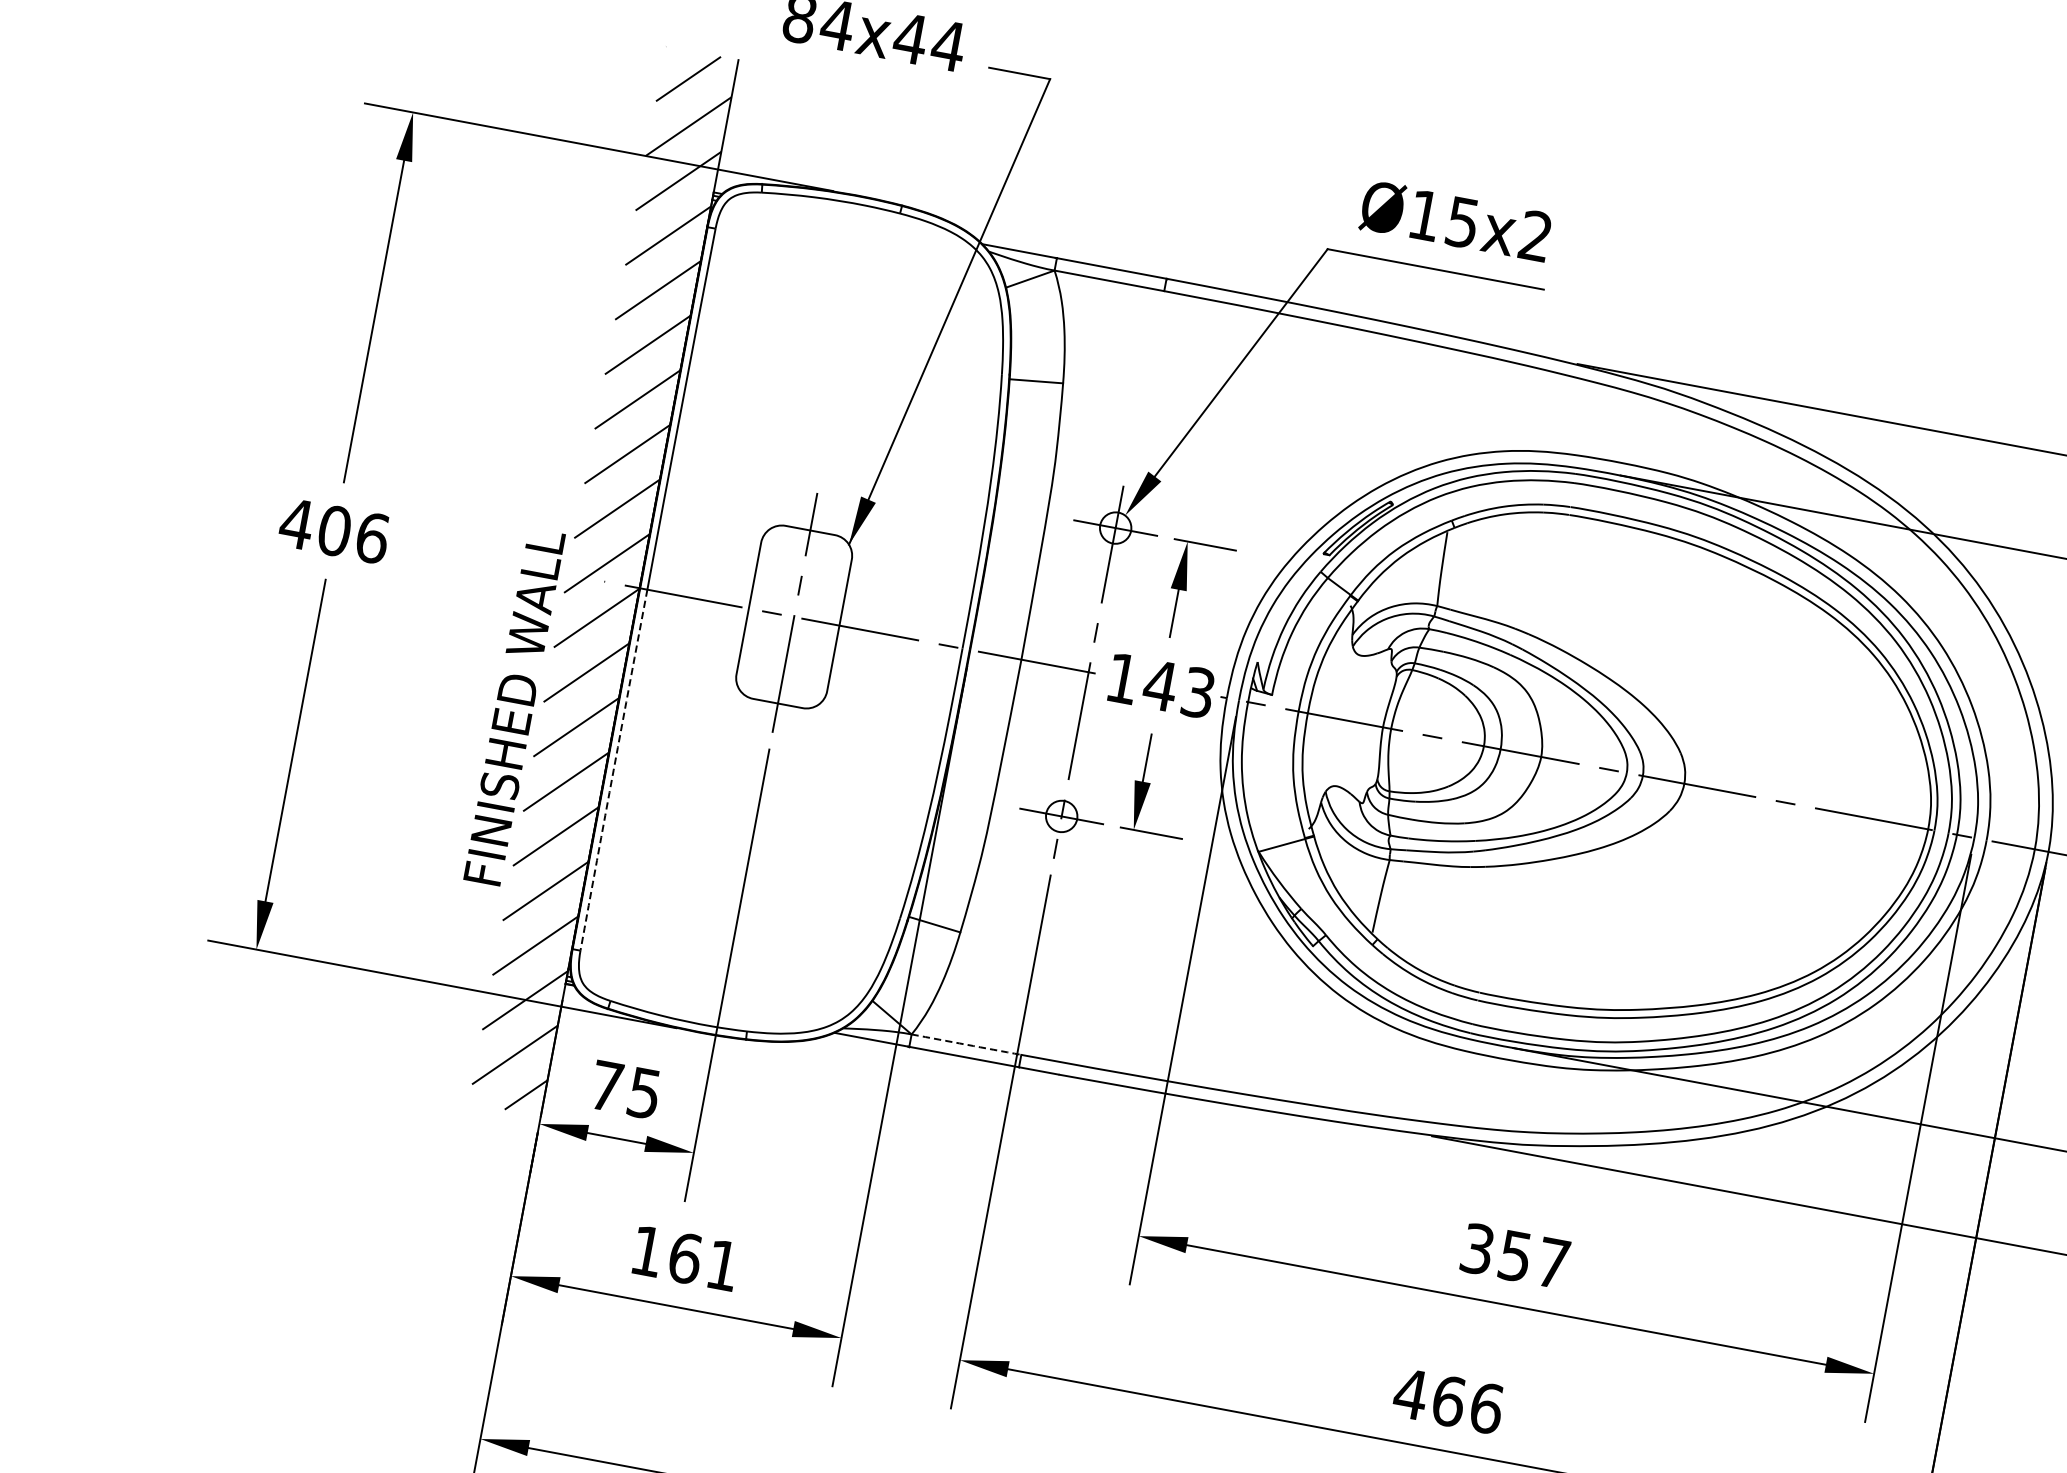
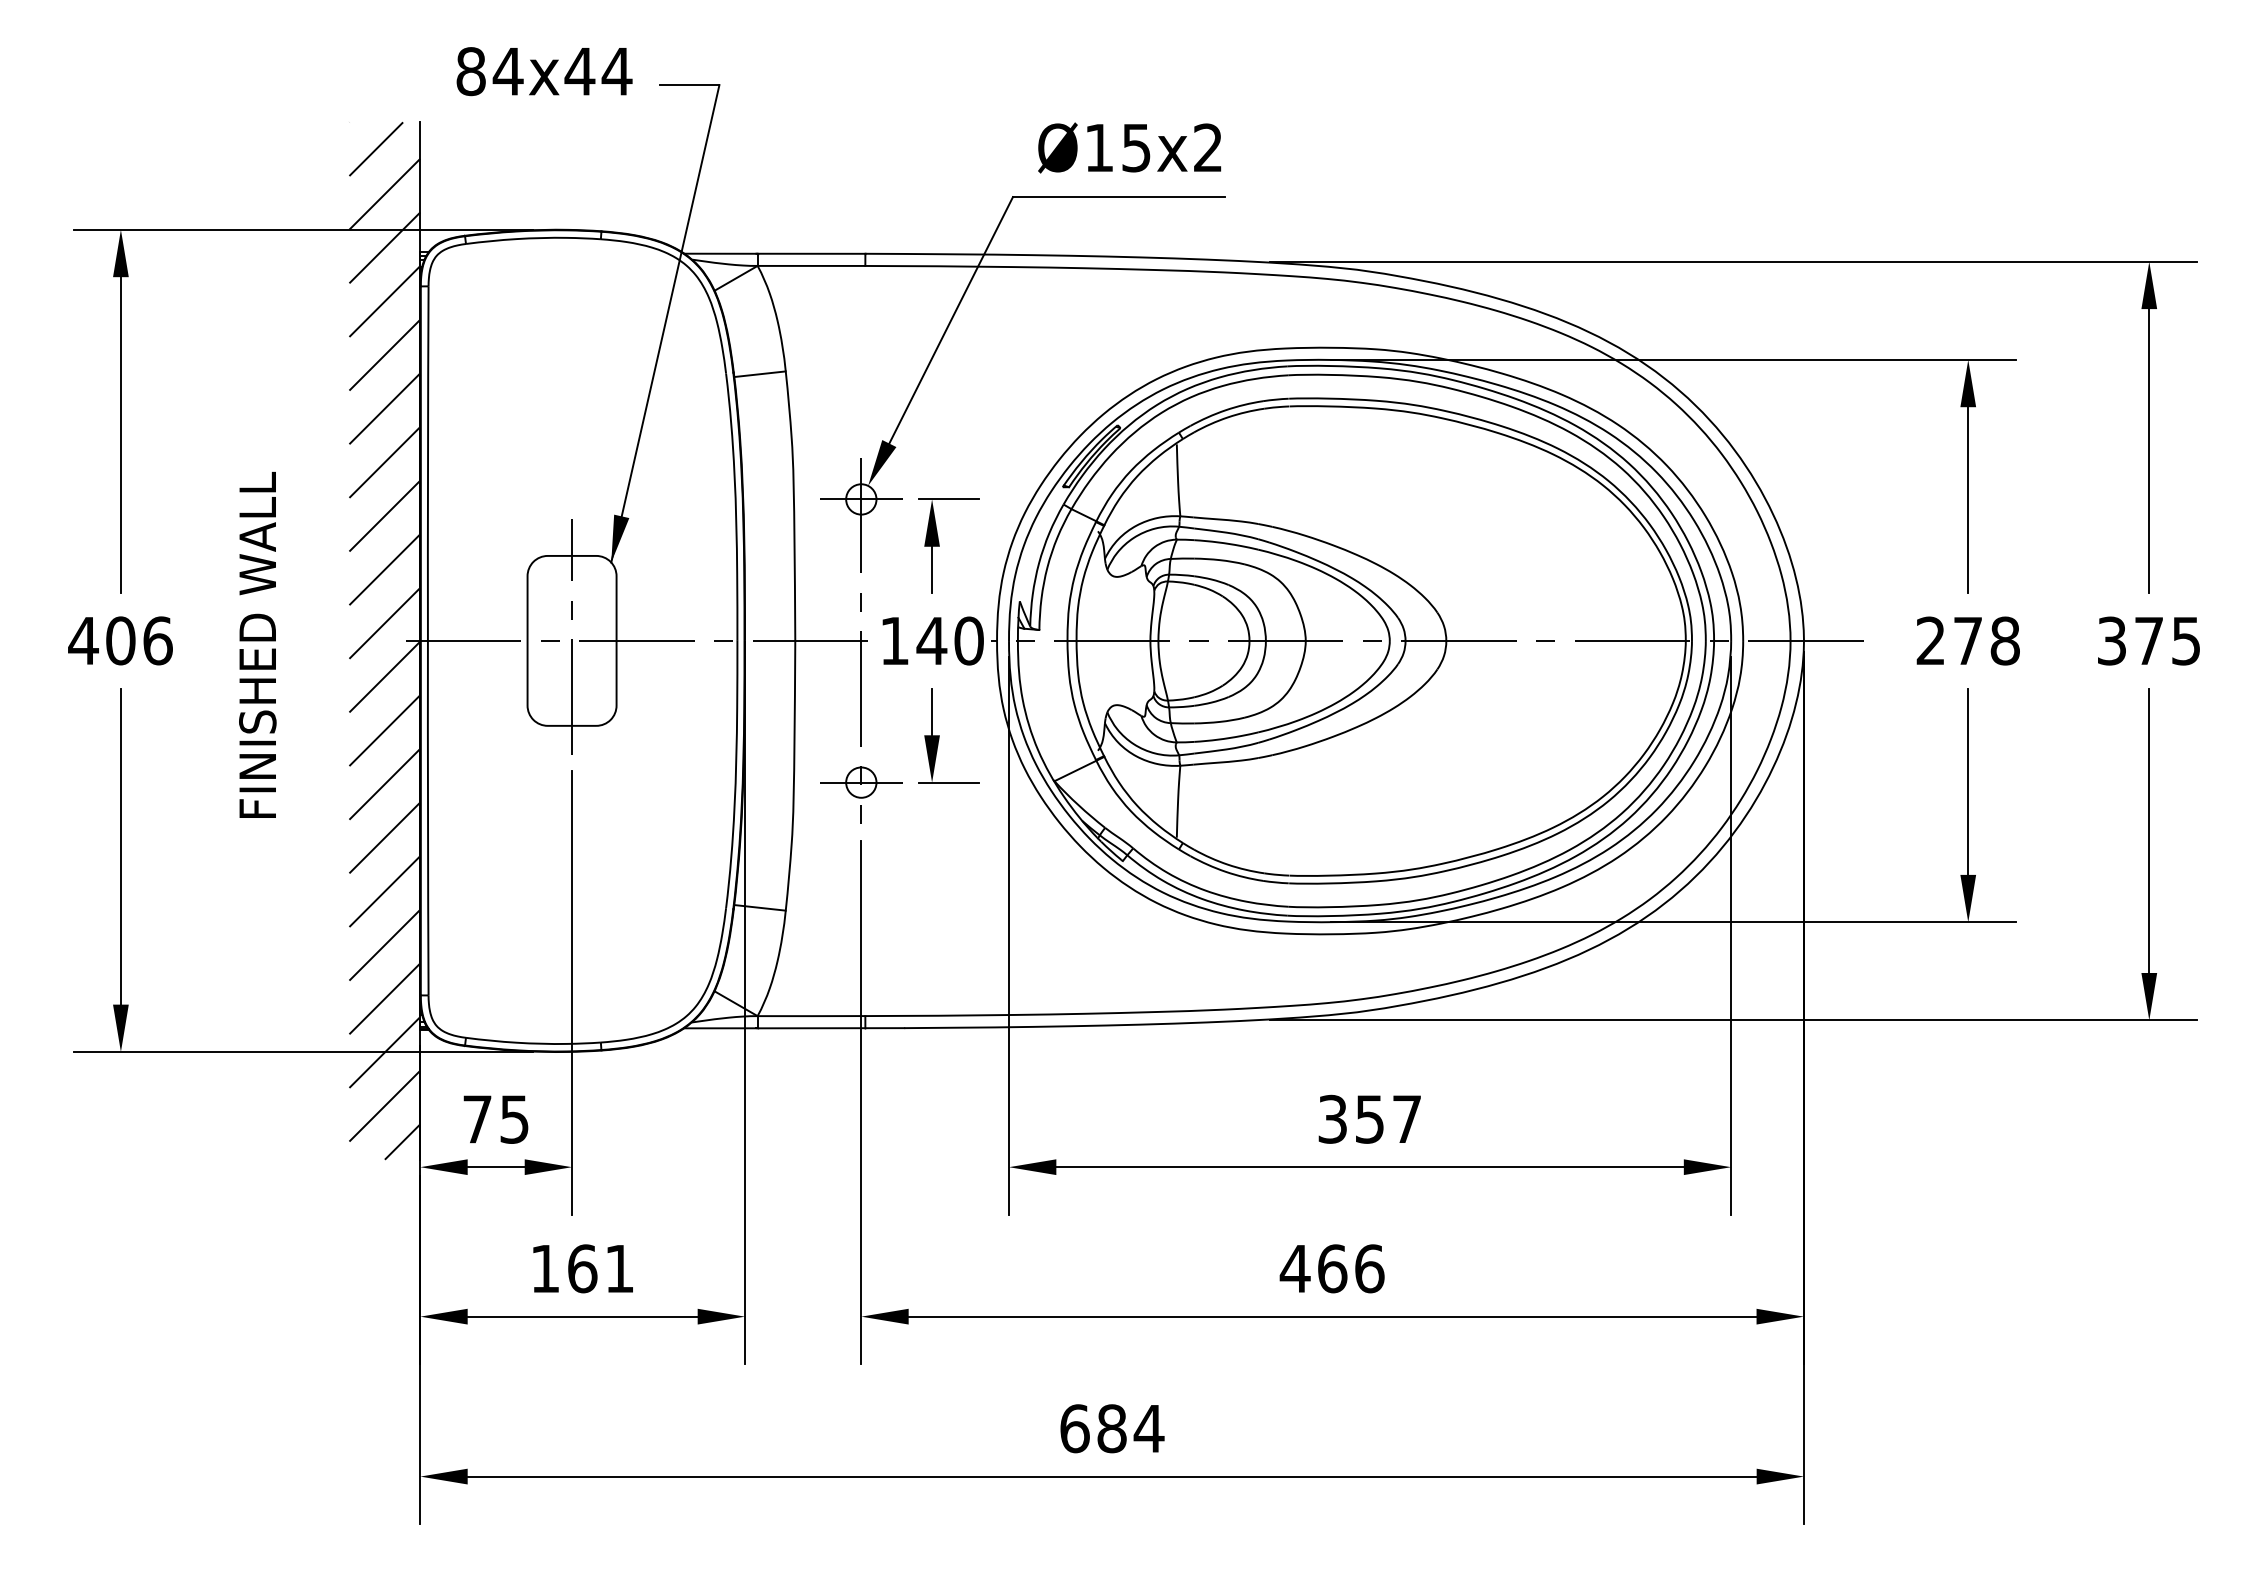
text: (1197, 692) -> (968, 640), 143 -> 140
text: (514, 706) -> (257, 644), moved
arc: (613, 770) -> (427, 818), dashed -> solid
arc: (966, 1045) -> (811, 1016), dashed -> solid

